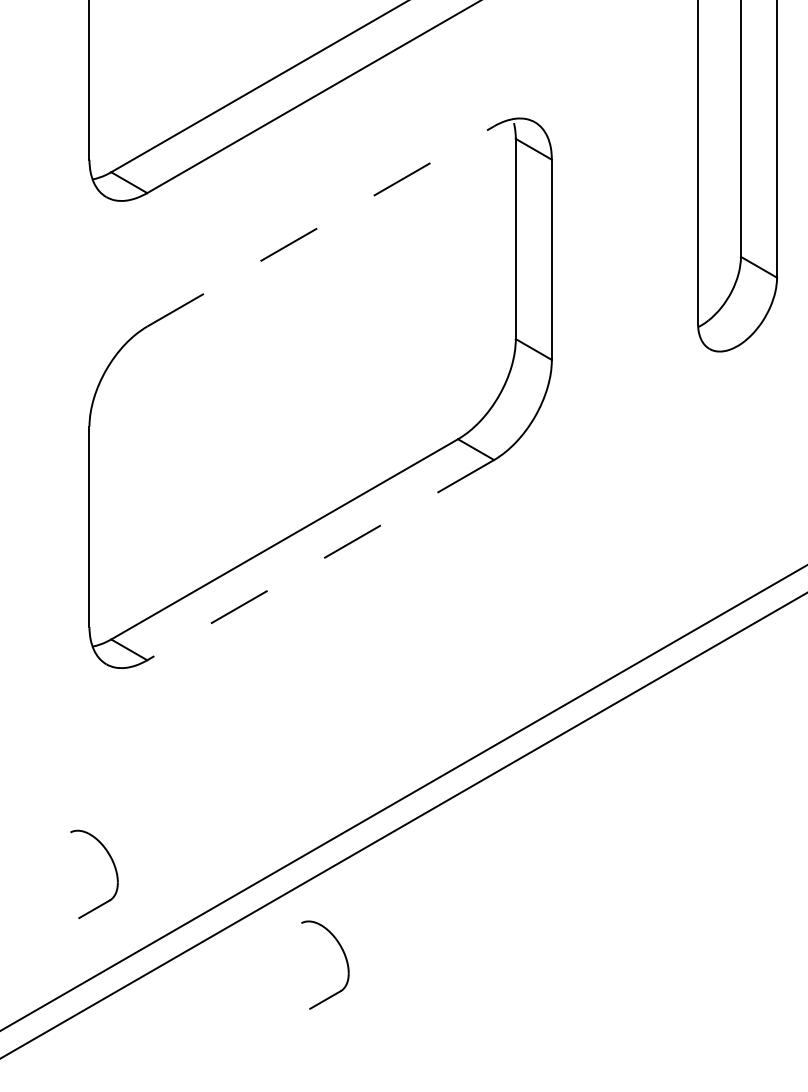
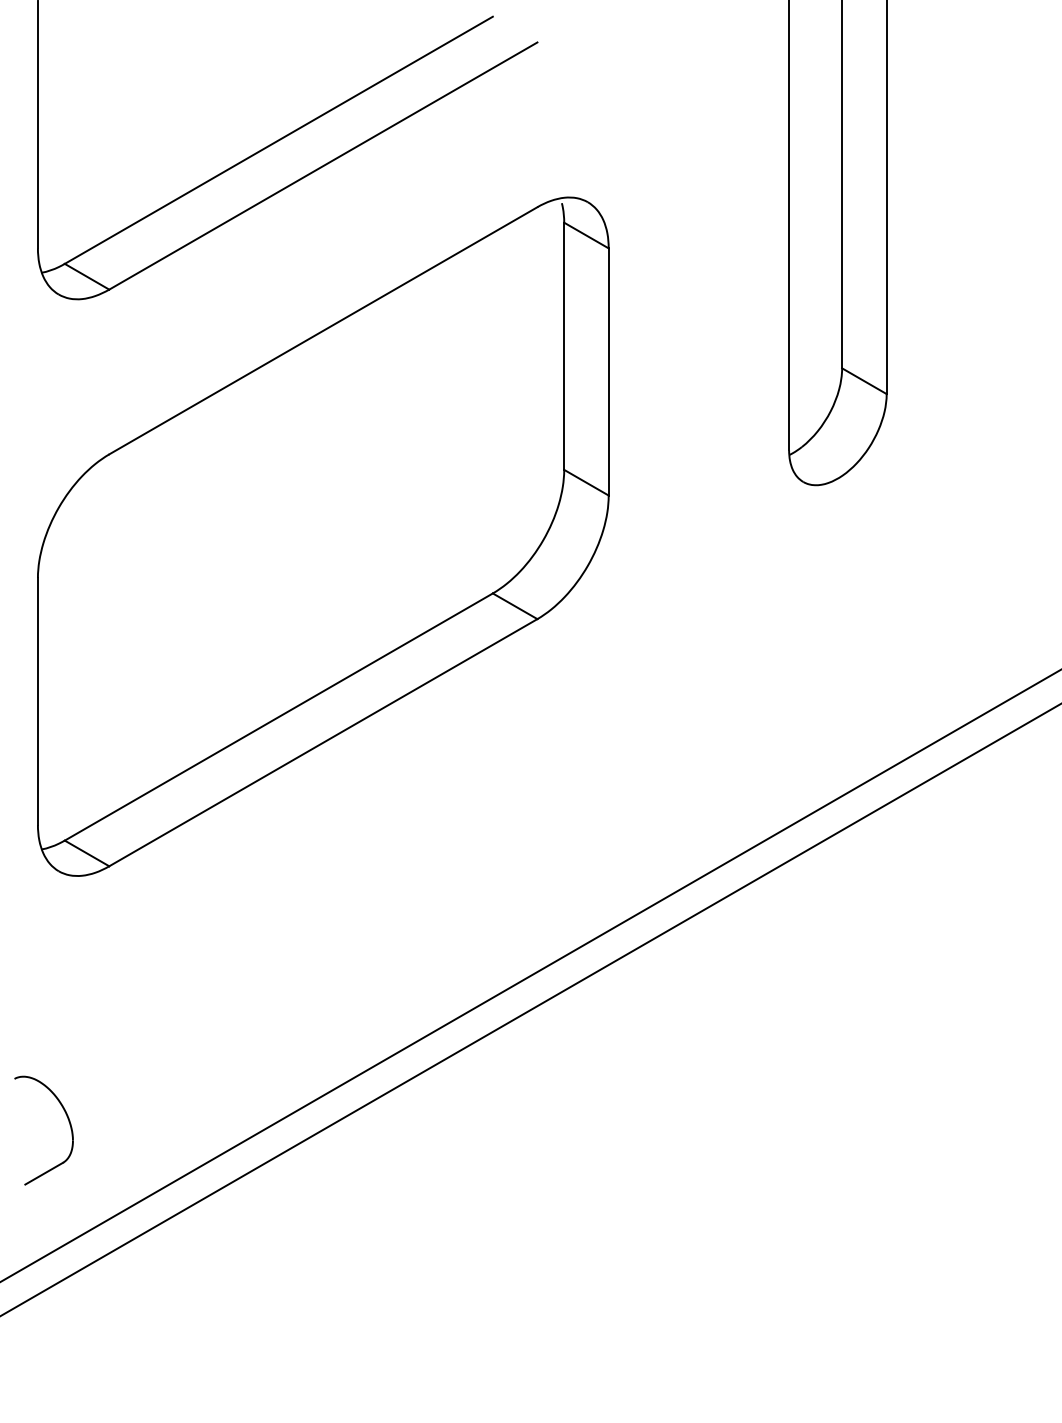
line: (320, 226) -> (323, 330), dashed -> solid
line: (320, 559) -> (322, 742), dashed -> solid
part: (345, 958) -> (353, 1234), removed

